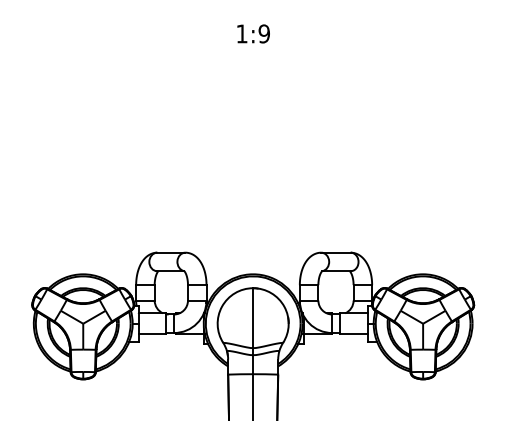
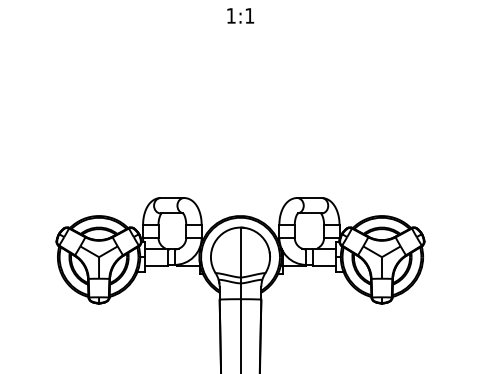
text: (263, 33) -> (249, 15), 1:9 -> 1:1

